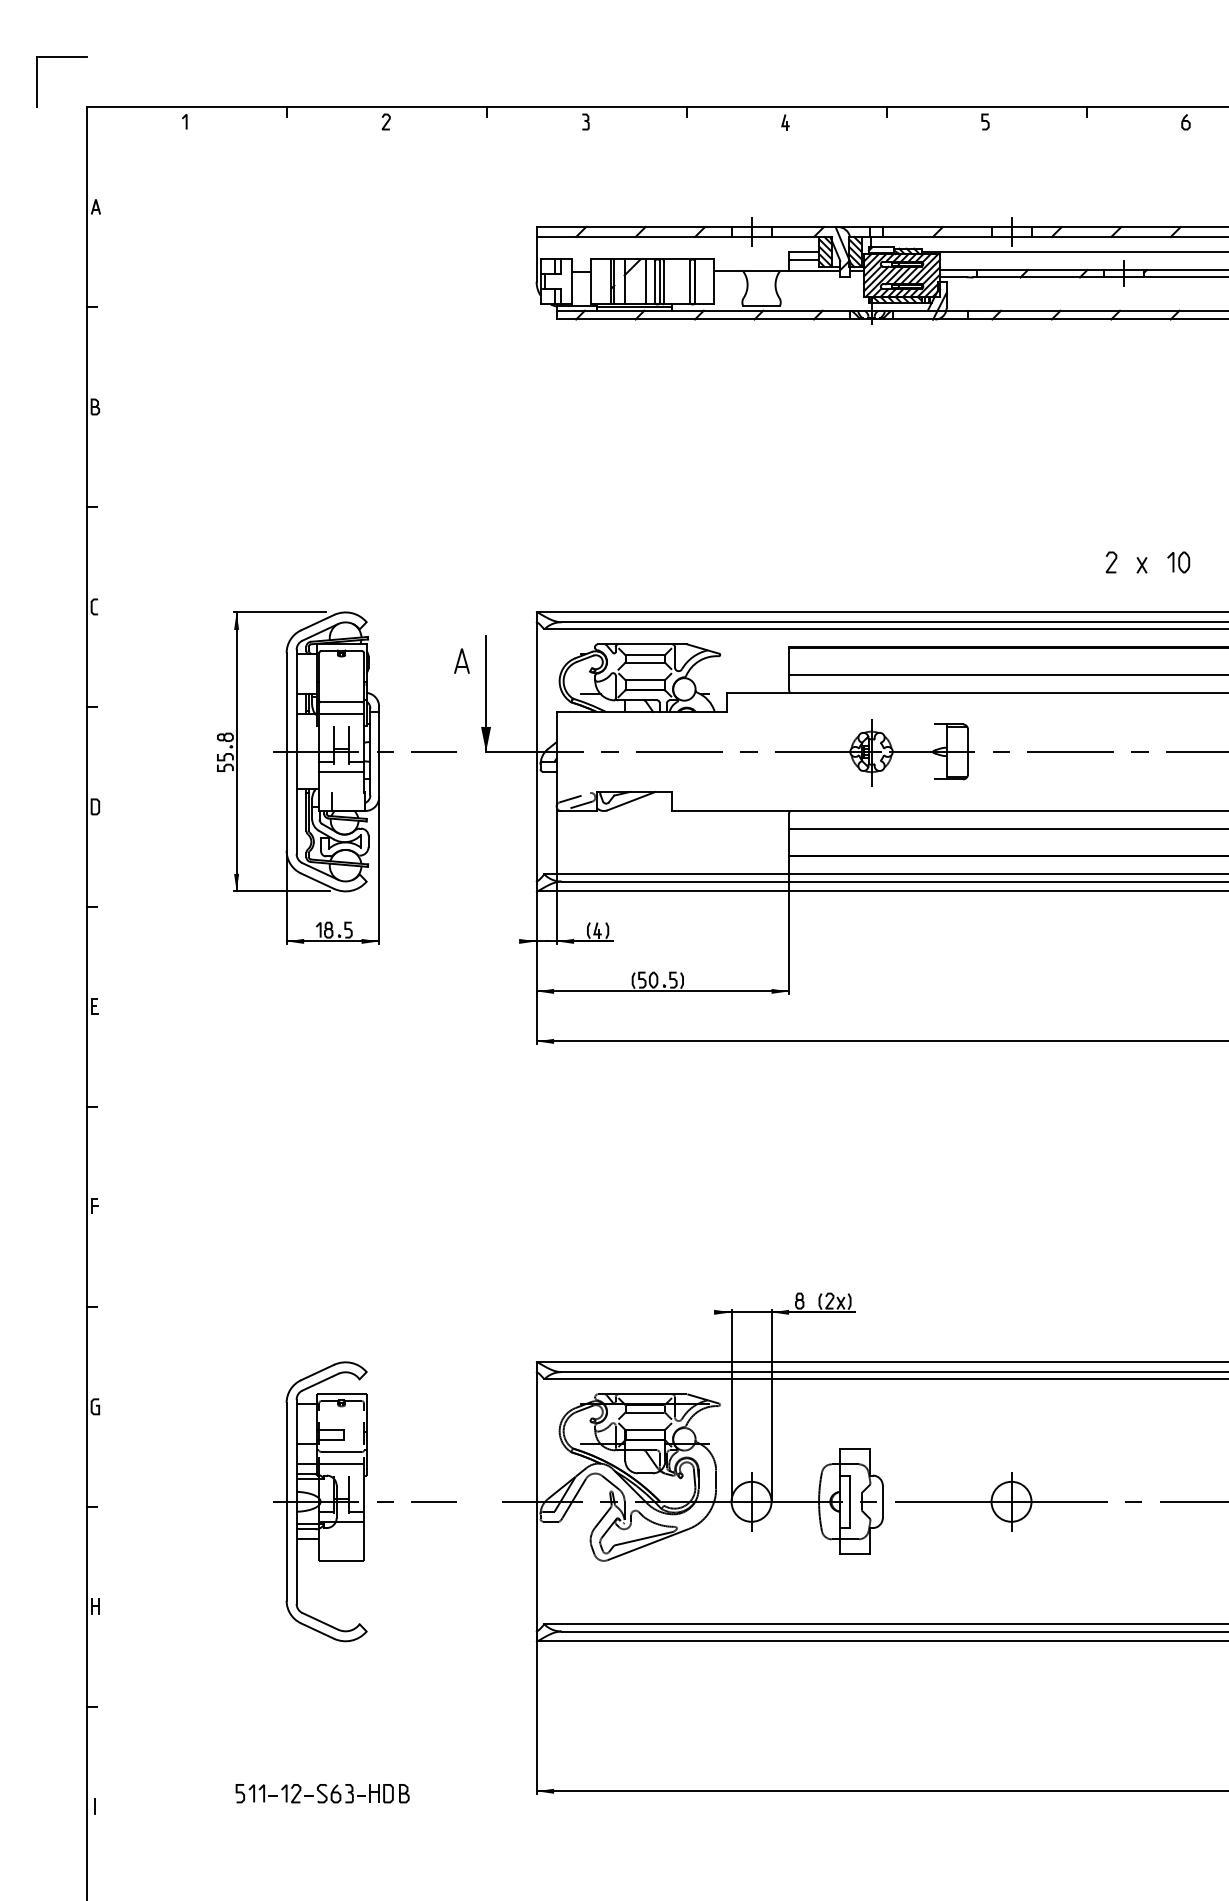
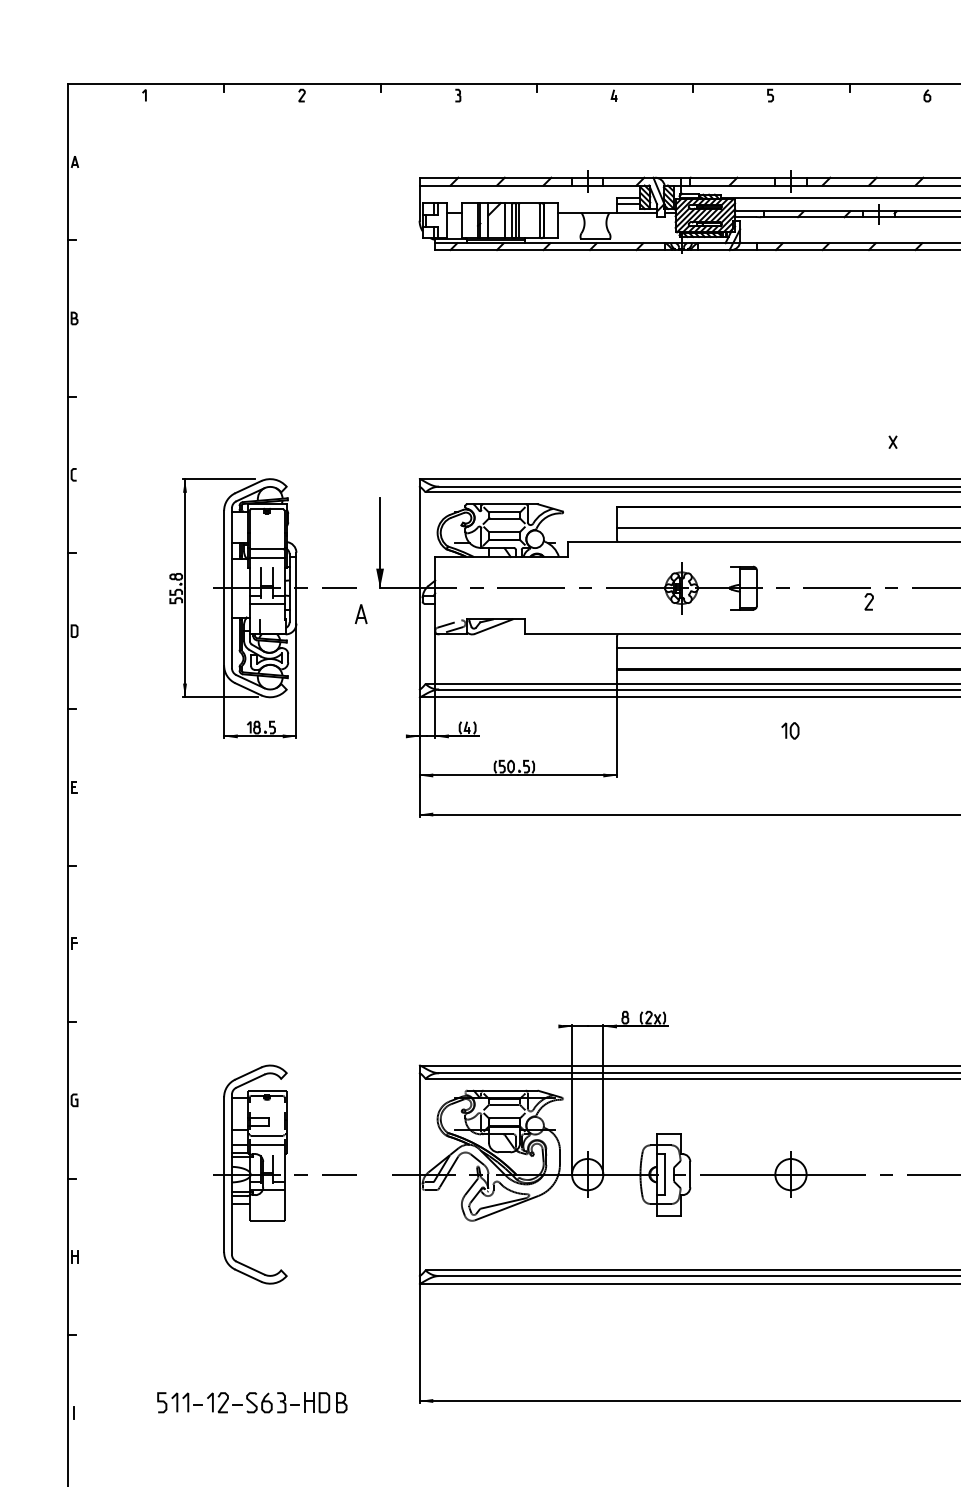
part: (61, 57) -> (48, 45), removed
curve: (1112, 562) -> (869, 601), moved
part: (1178, 562) -> (790, 730), moved
part: (461, 660) -> (360, 613), moved
part: (322, 1793) -> (252, 1402), size x1.4

